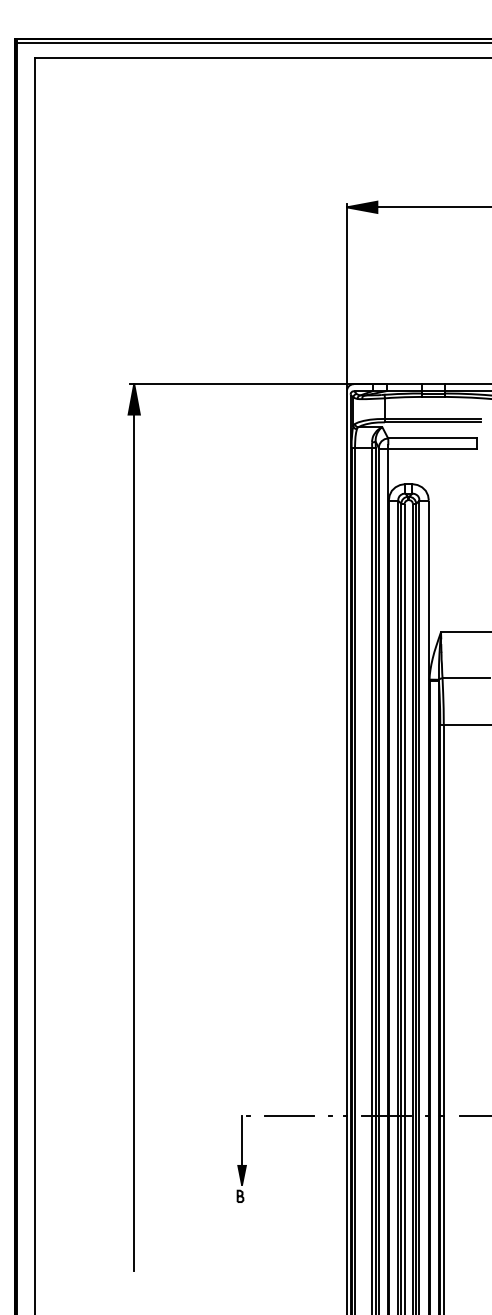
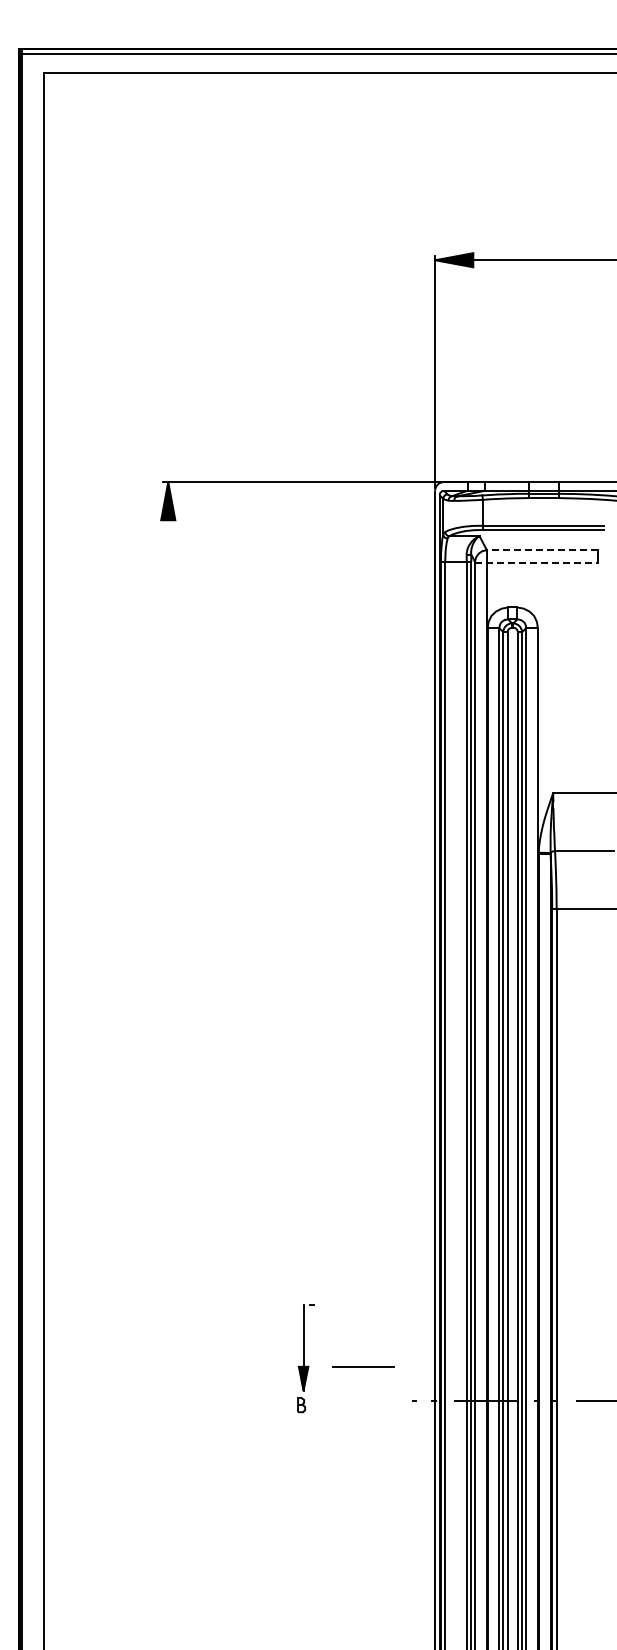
line: (432, 438) -> (542, 550), solid -> dashed
line: (427, 449) -> (536, 563), solid -> dashed
line: (134, 827) -> (168, 1038), removed
line: (289, 1116) -> (363, 1366), moved
part: (243, 1159) -> (305, 1358), moved

